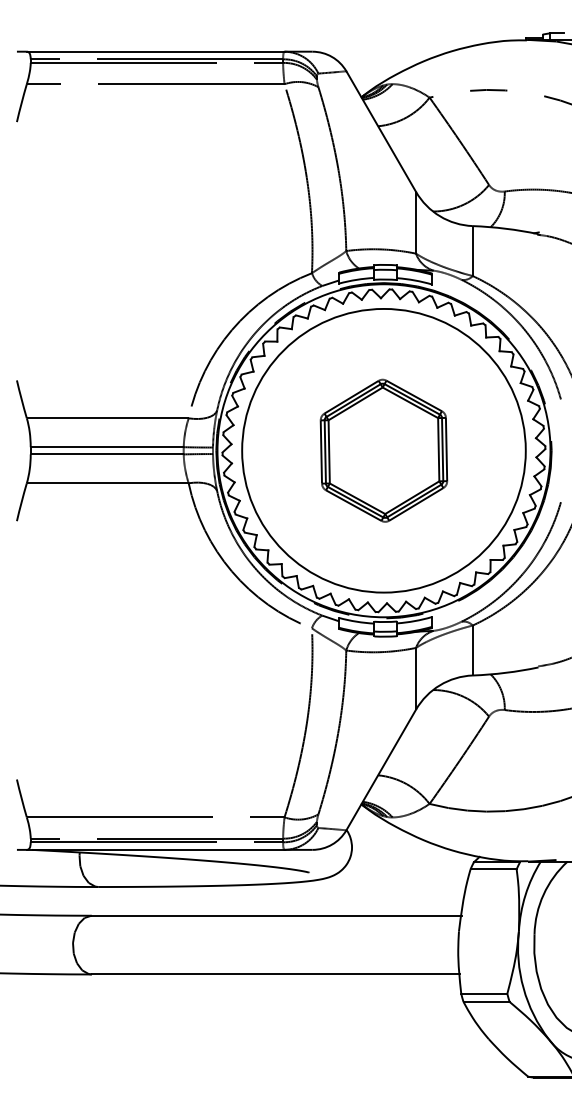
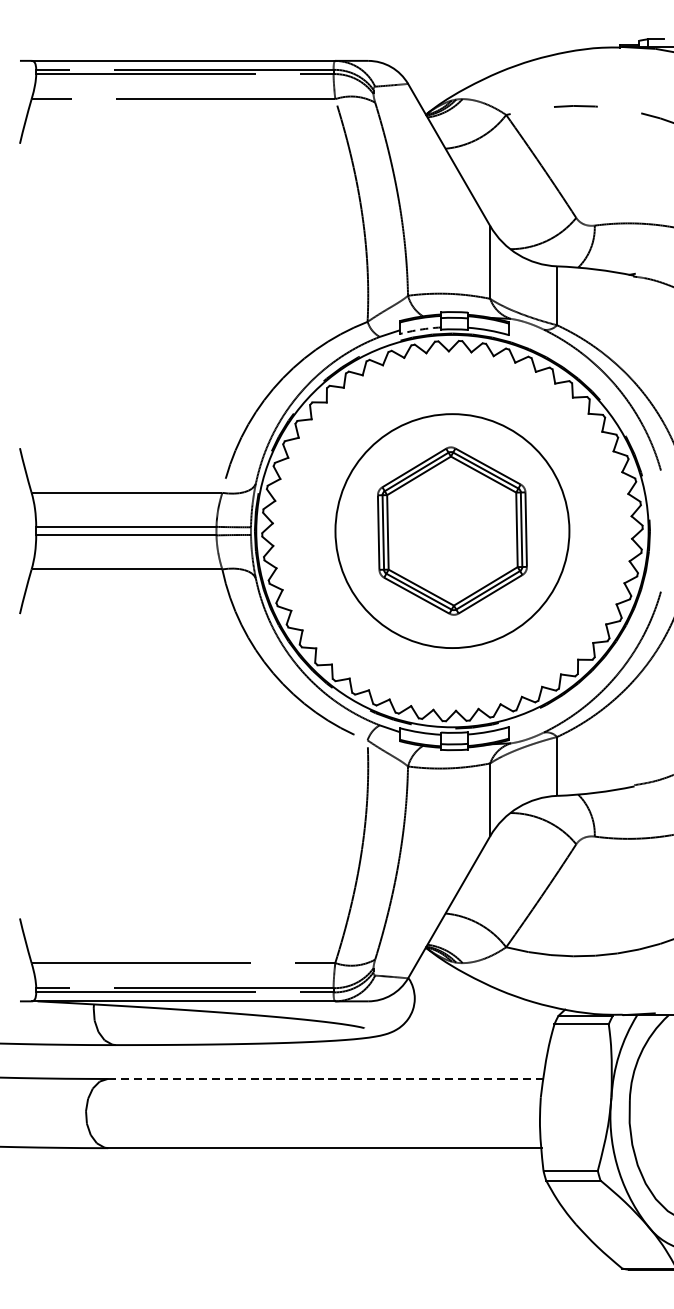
arc: (356, 279) -> (420, 329), solid -> dashed
circle: (383, 450) -> (451, 530), size x0.7
line: (276, 915) -> (325, 1078), solid -> dashed

